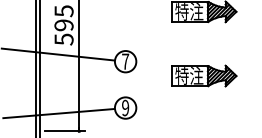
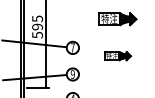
part: (203, 76) -> (117, 56), size x0.7

